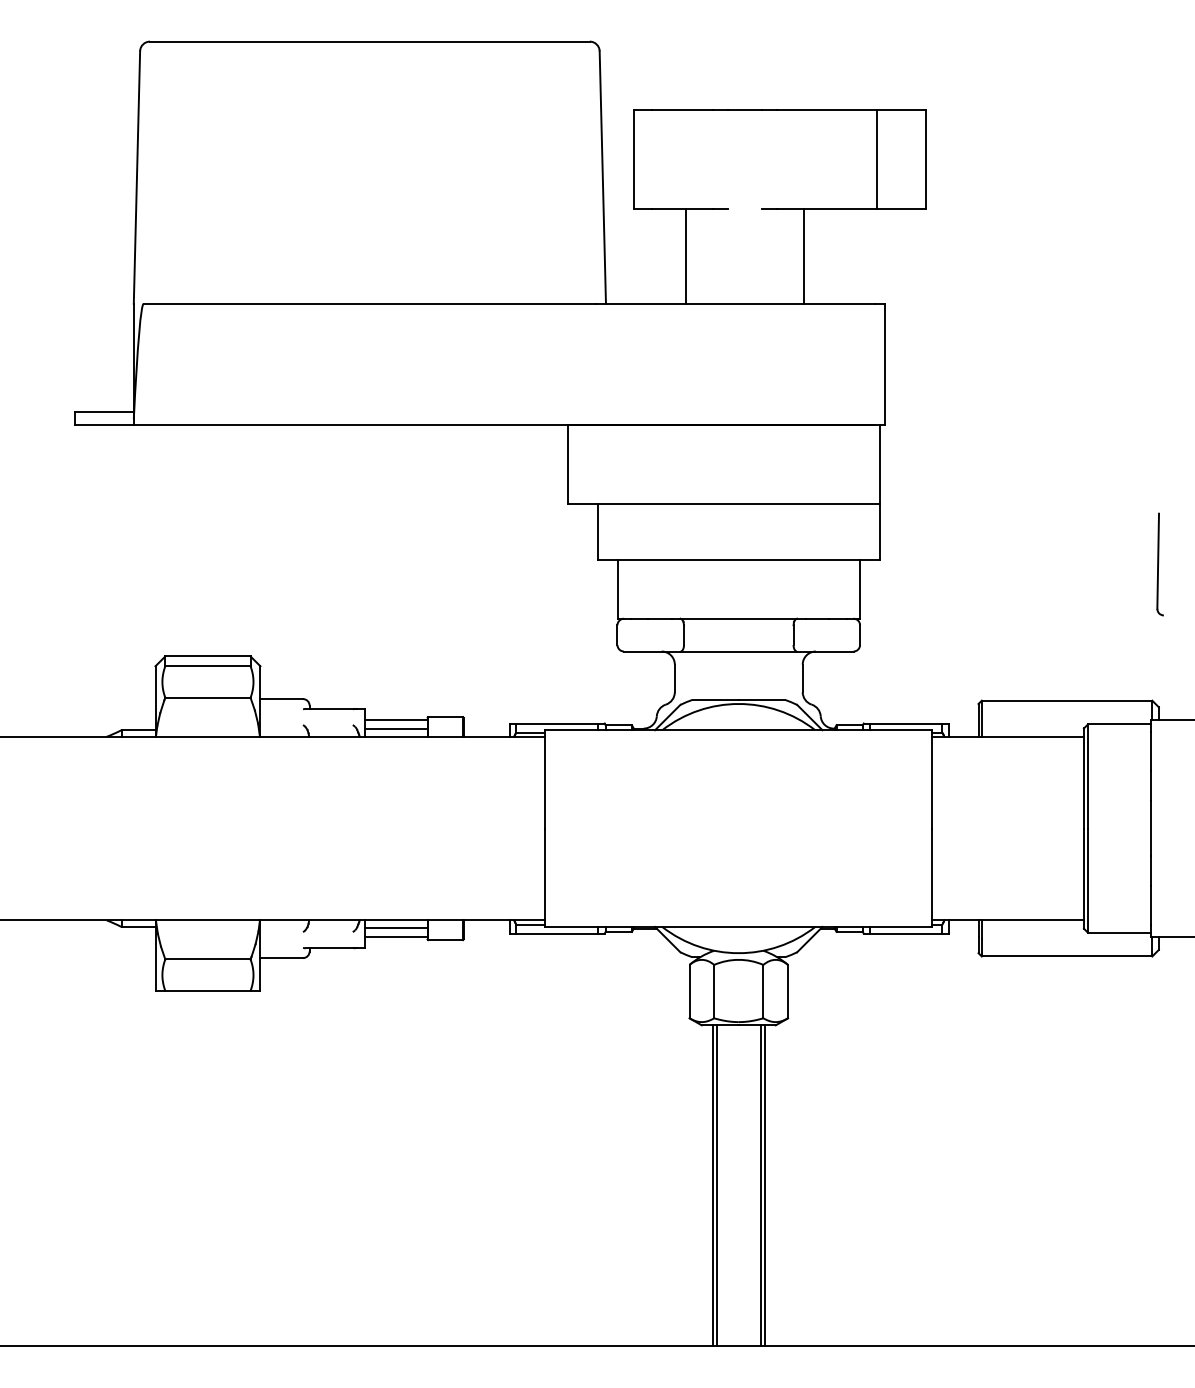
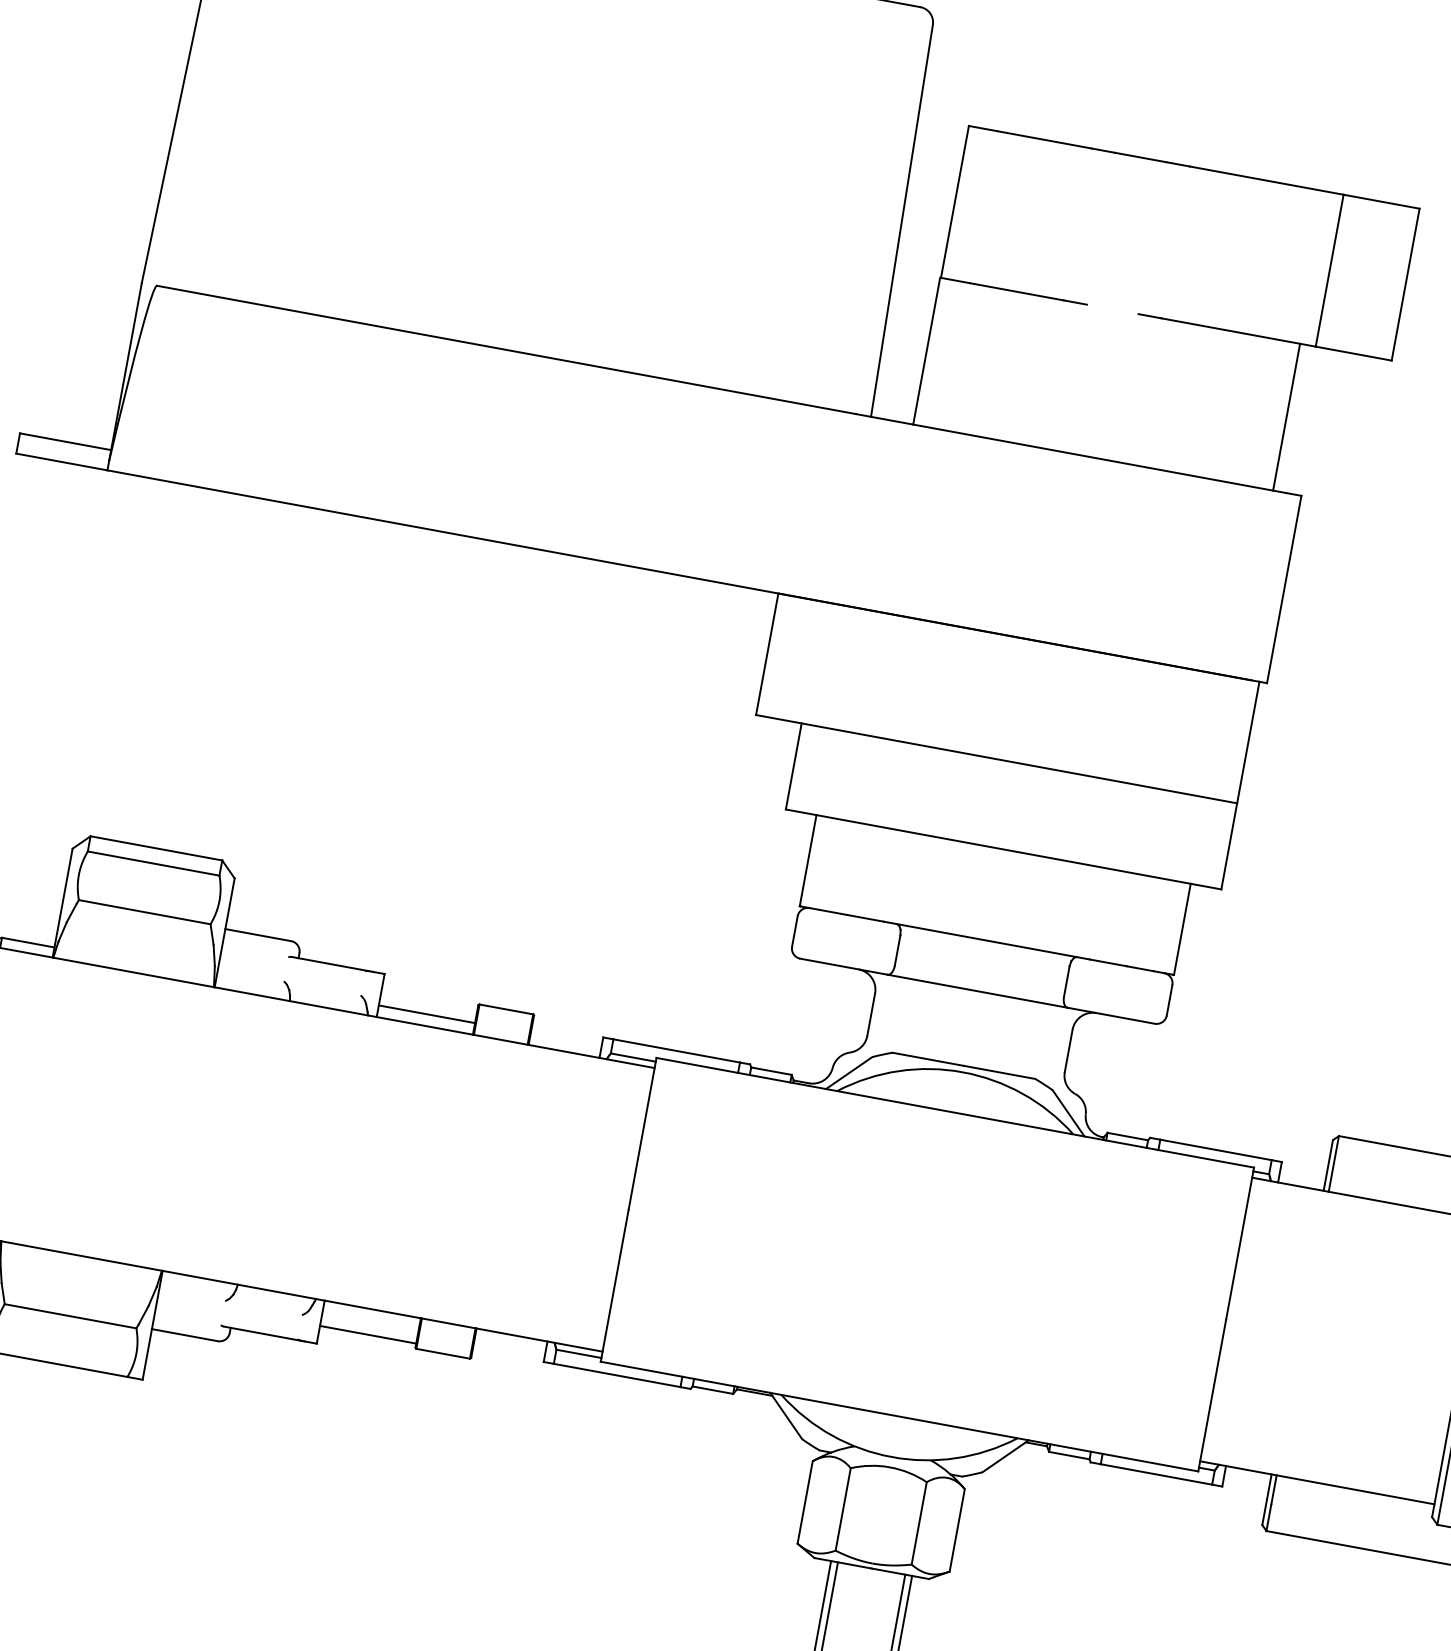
line: (686, 255) -> (927, 349), moved
line: (804, 255) -> (1287, 415), moved
line: (396, 720) -> (429, 1000), removed
line: (396, 927) -> (370, 1320), removed

